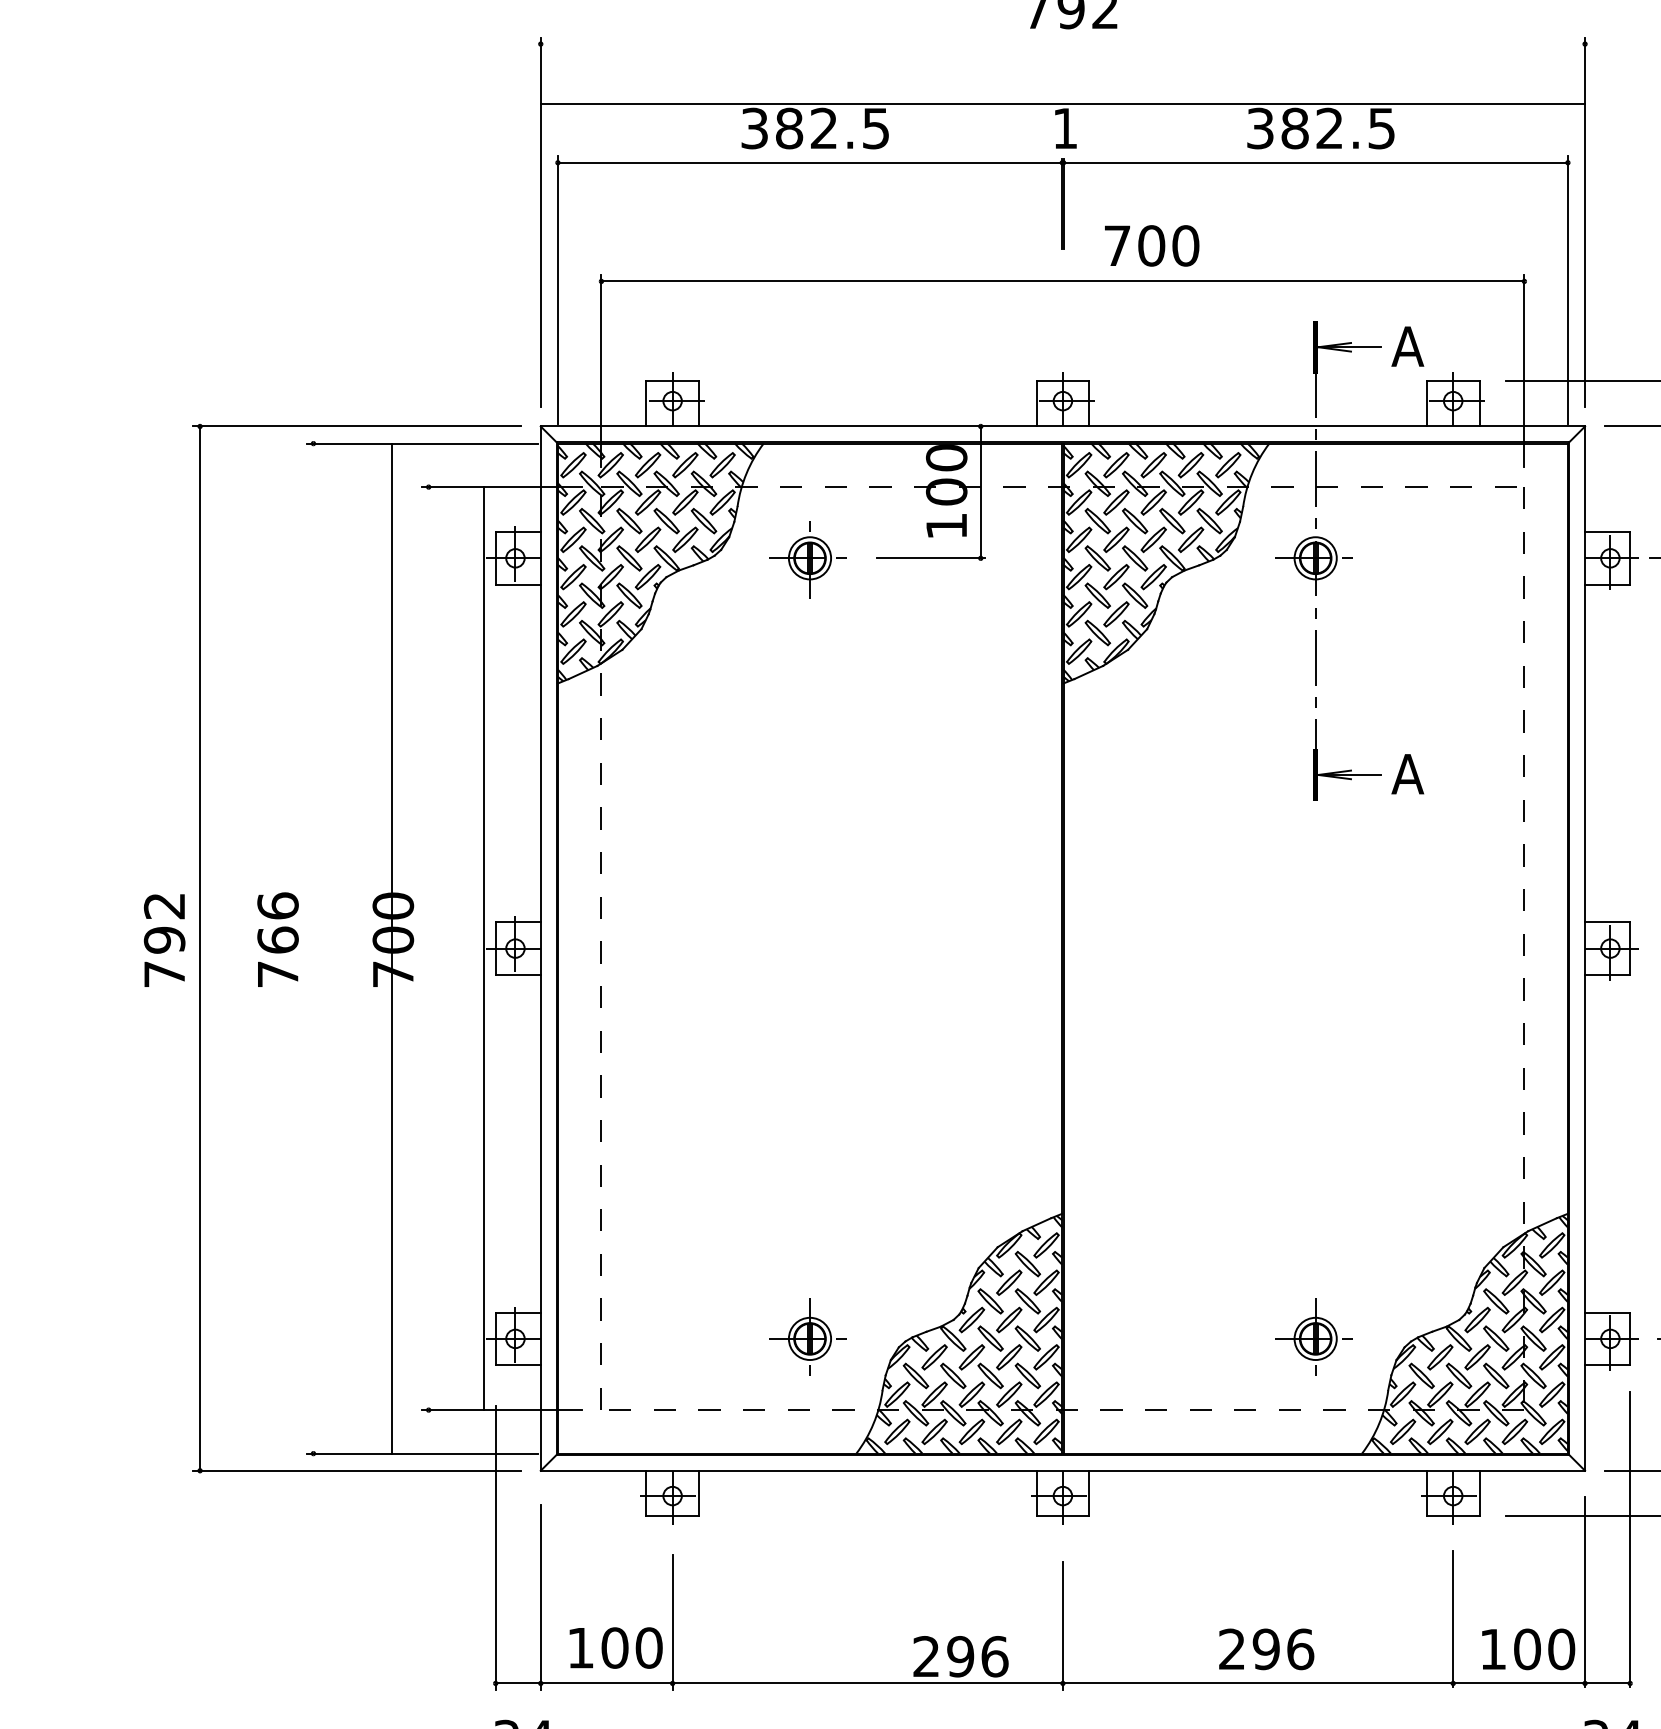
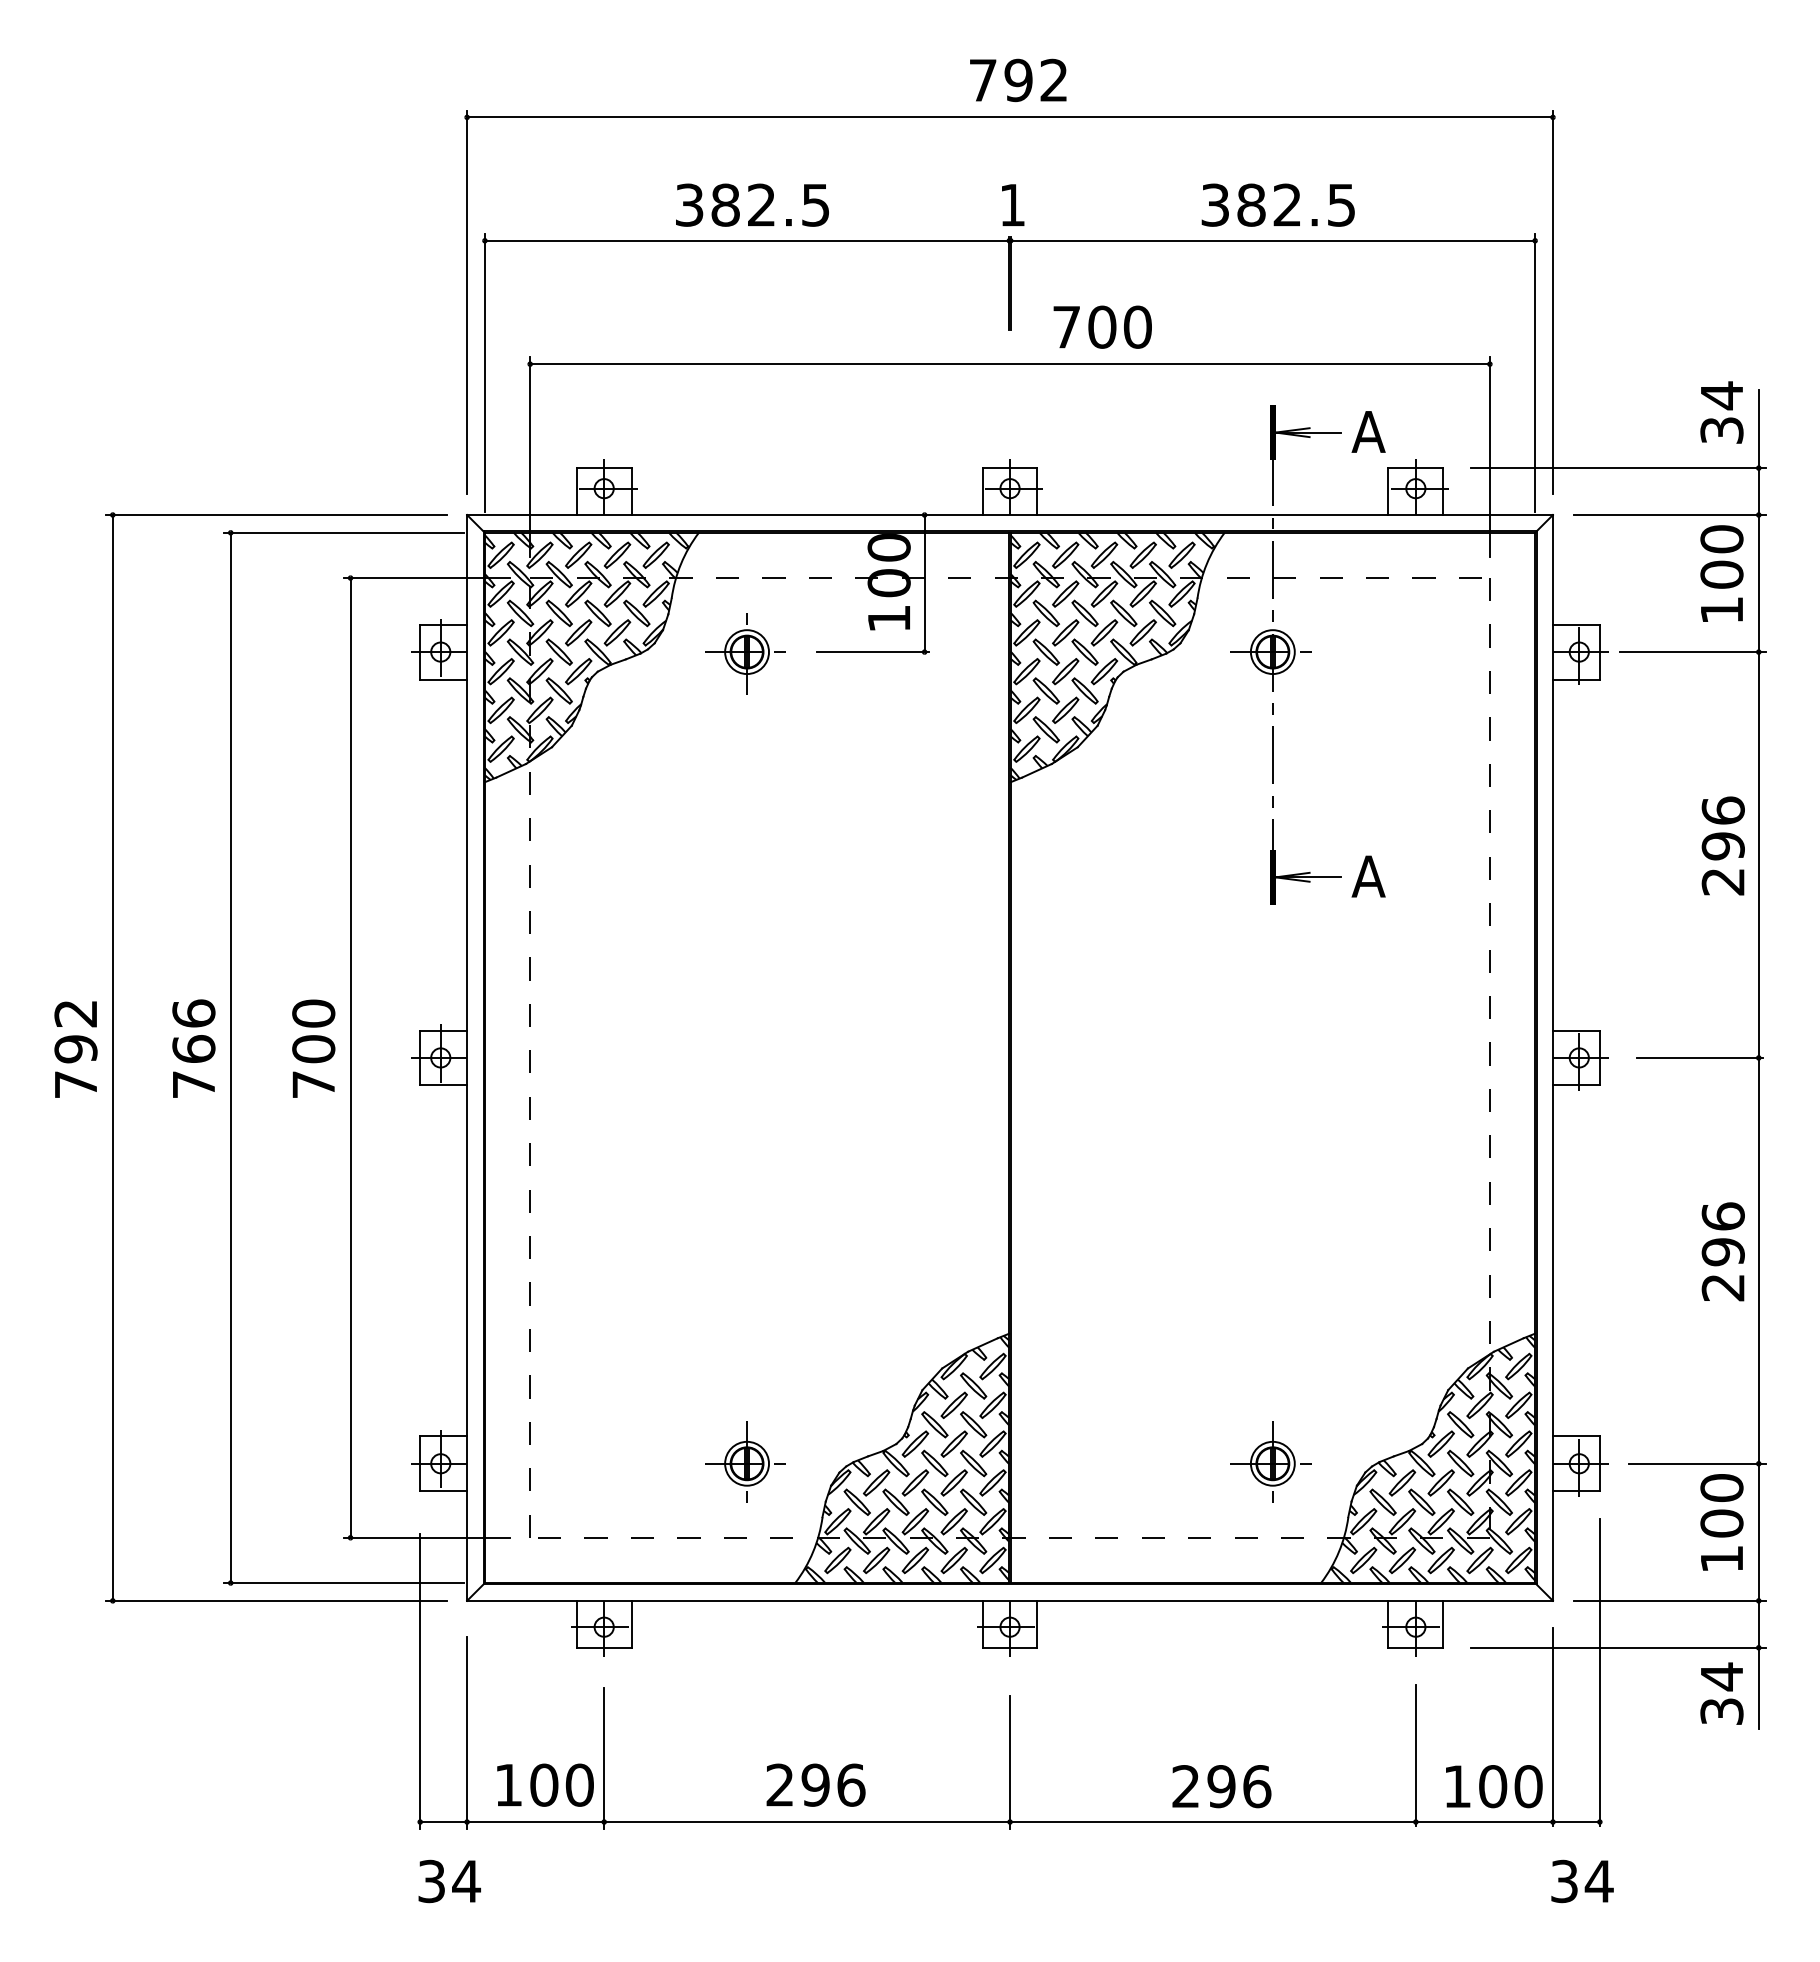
line: (1062, 103) -> (1009, 117), moved
line: (392, 948) -> (230, 1057), moved
line: (483, 948) -> (350, 1057), moved
text: (960, 1656) -> (815, 1784), moved

